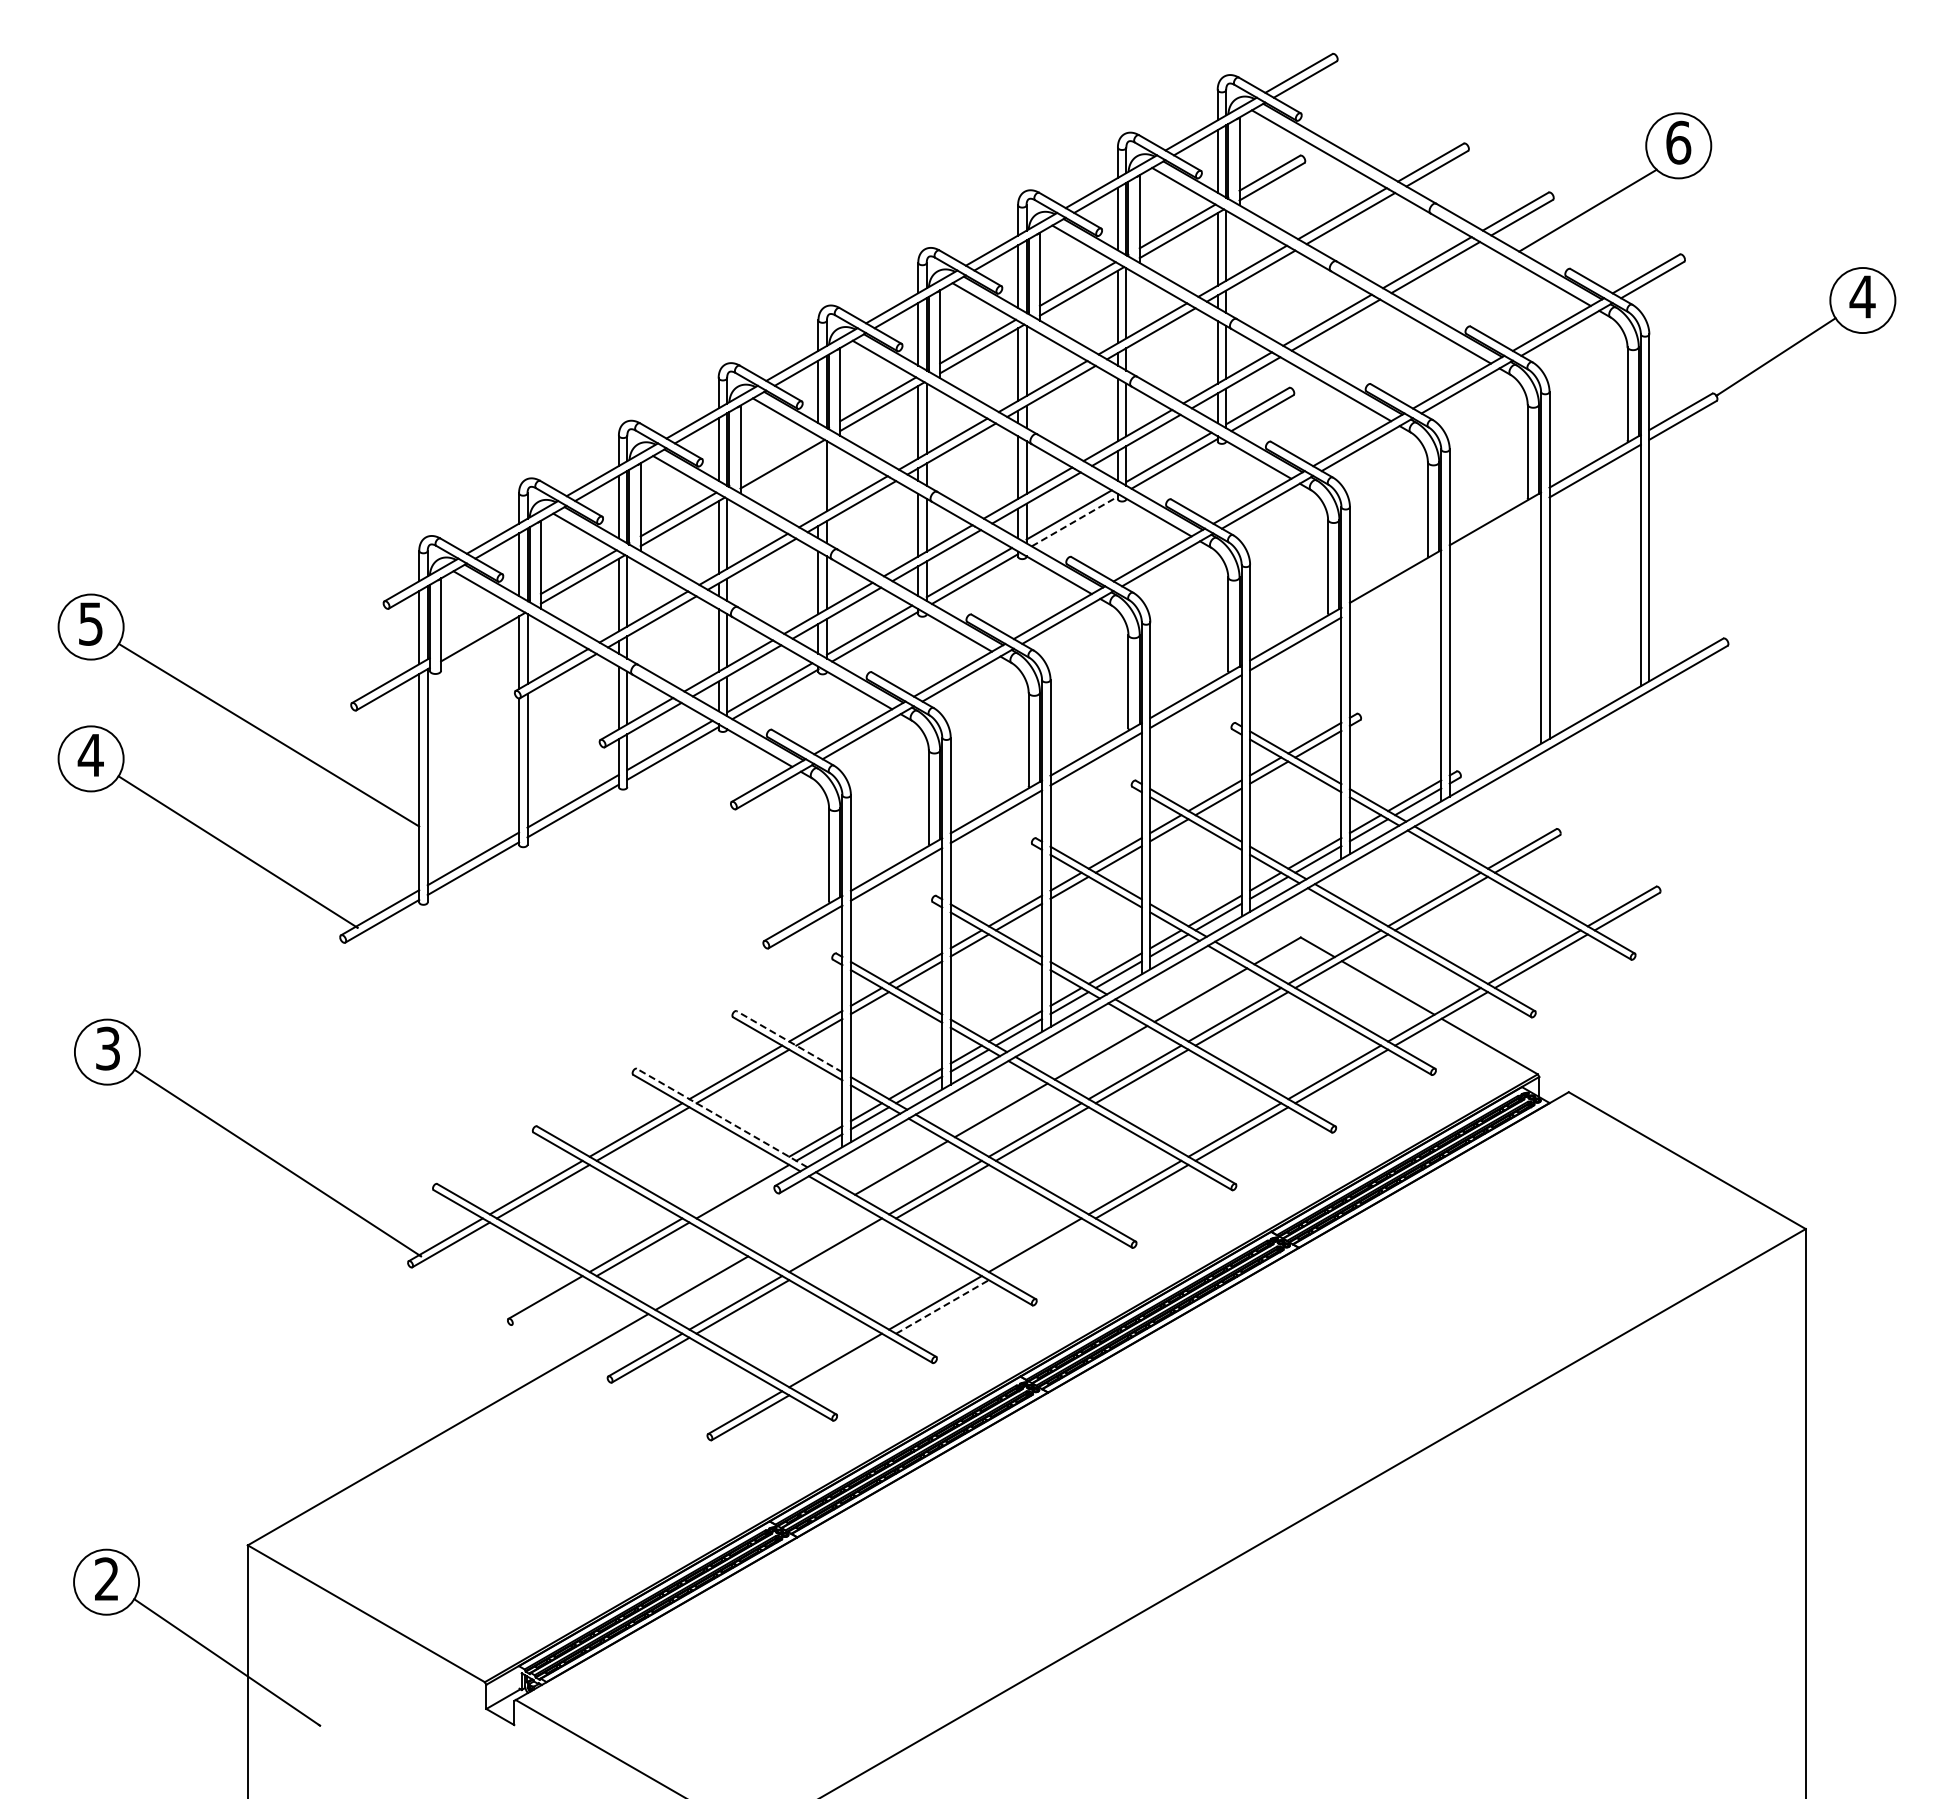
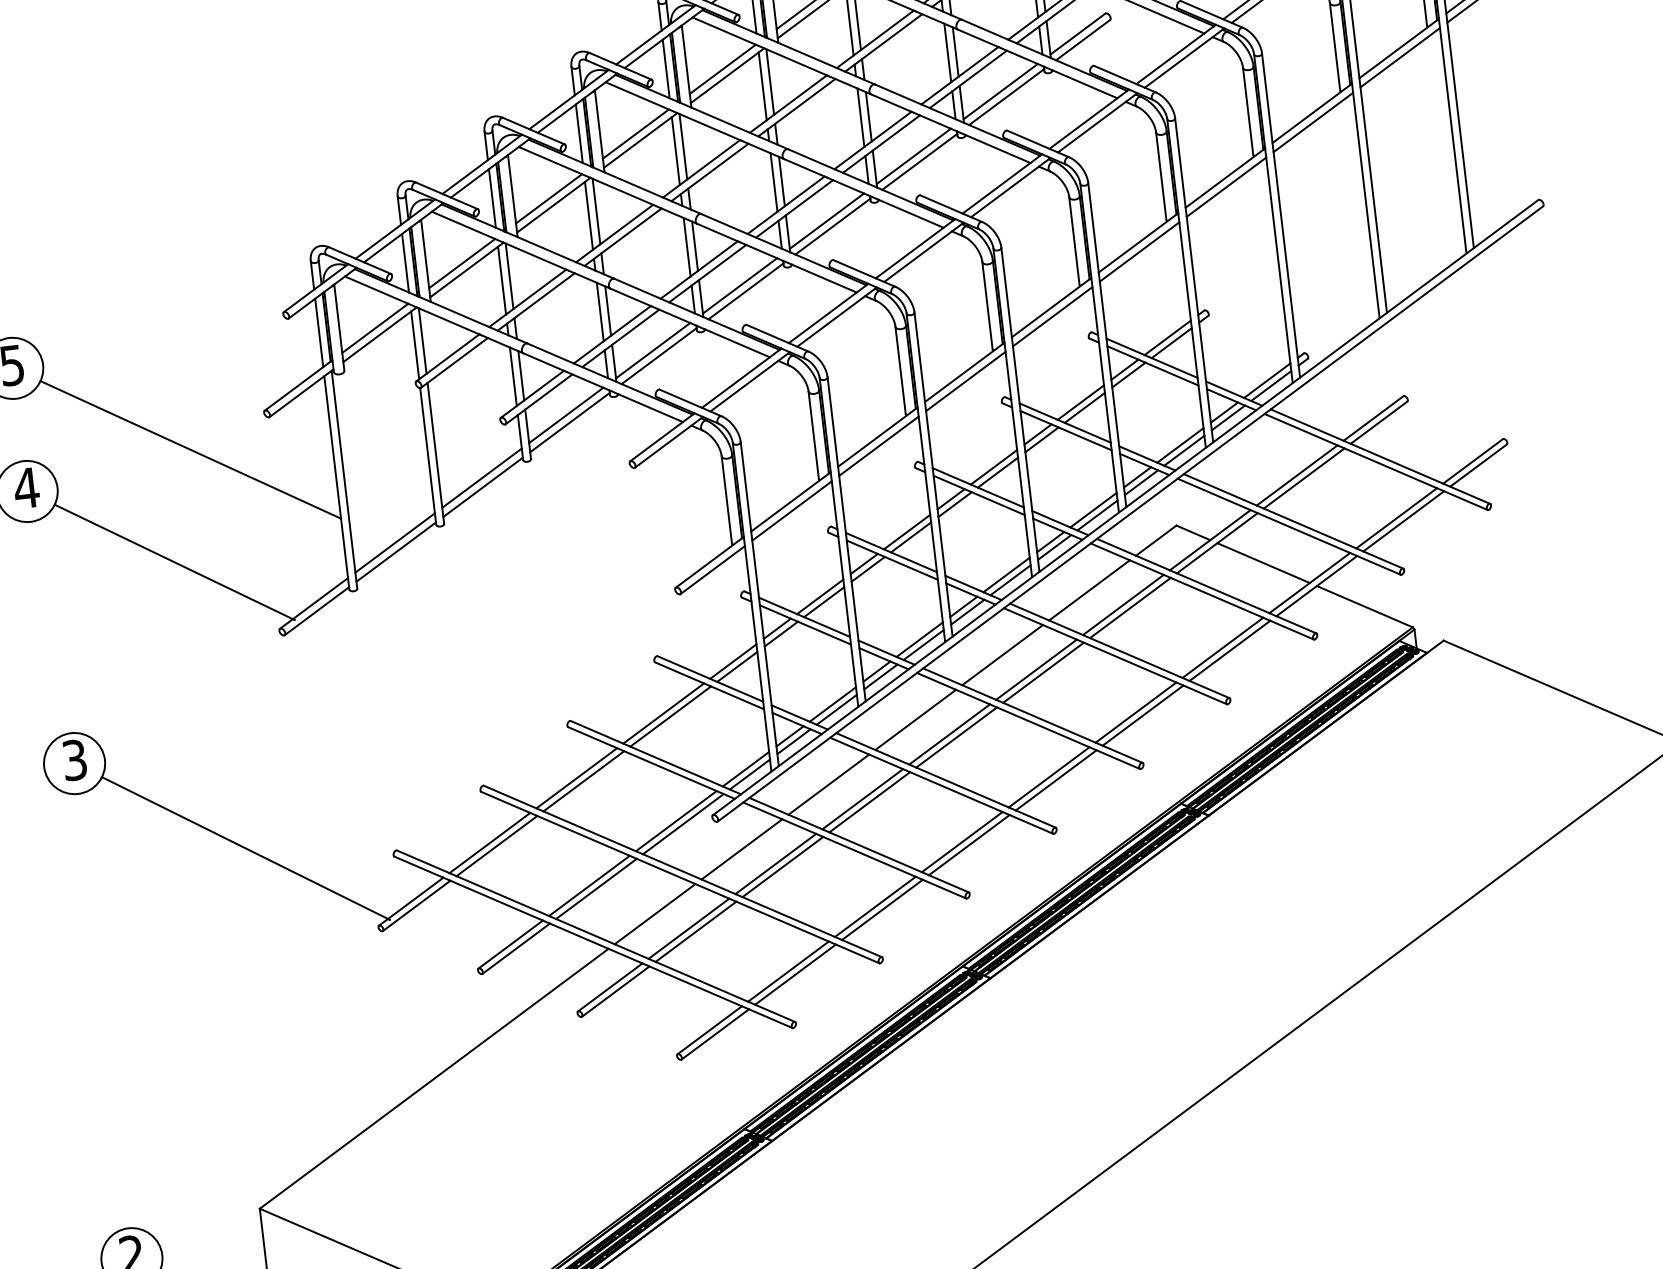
line: (778, 456) -> (635, 133), added
line: (818, 479) -> (675, 150), added
line: (1074, 521) -> (919, 161), dashed -> solid
line: (1495, 528) -> (1313, 122), added
line: (1395, 585) -> (1226, 186), added
line: (478, 629) -> (374, 328), added
line: (789, 1041) -> (710, 678), dashed -> solid
line: (722, 1118) -> (656, 758), dashed -> solid
line: (735, 1187) -> (675, 821), added
line: (801, 1225) -> (741, 849), added
line: (842, 1249) -> (782, 867), added
line: (1041, 1249) -> (968, 845), added
line: (550, 1302) -> (515, 948), added
line: (942, 1306) -> (882, 909), dashed -> solid
line: (842, 1364) -> (795, 974), added

